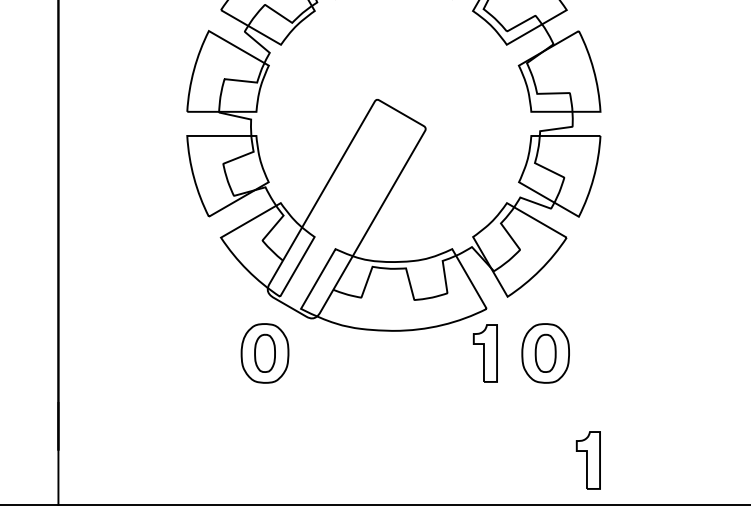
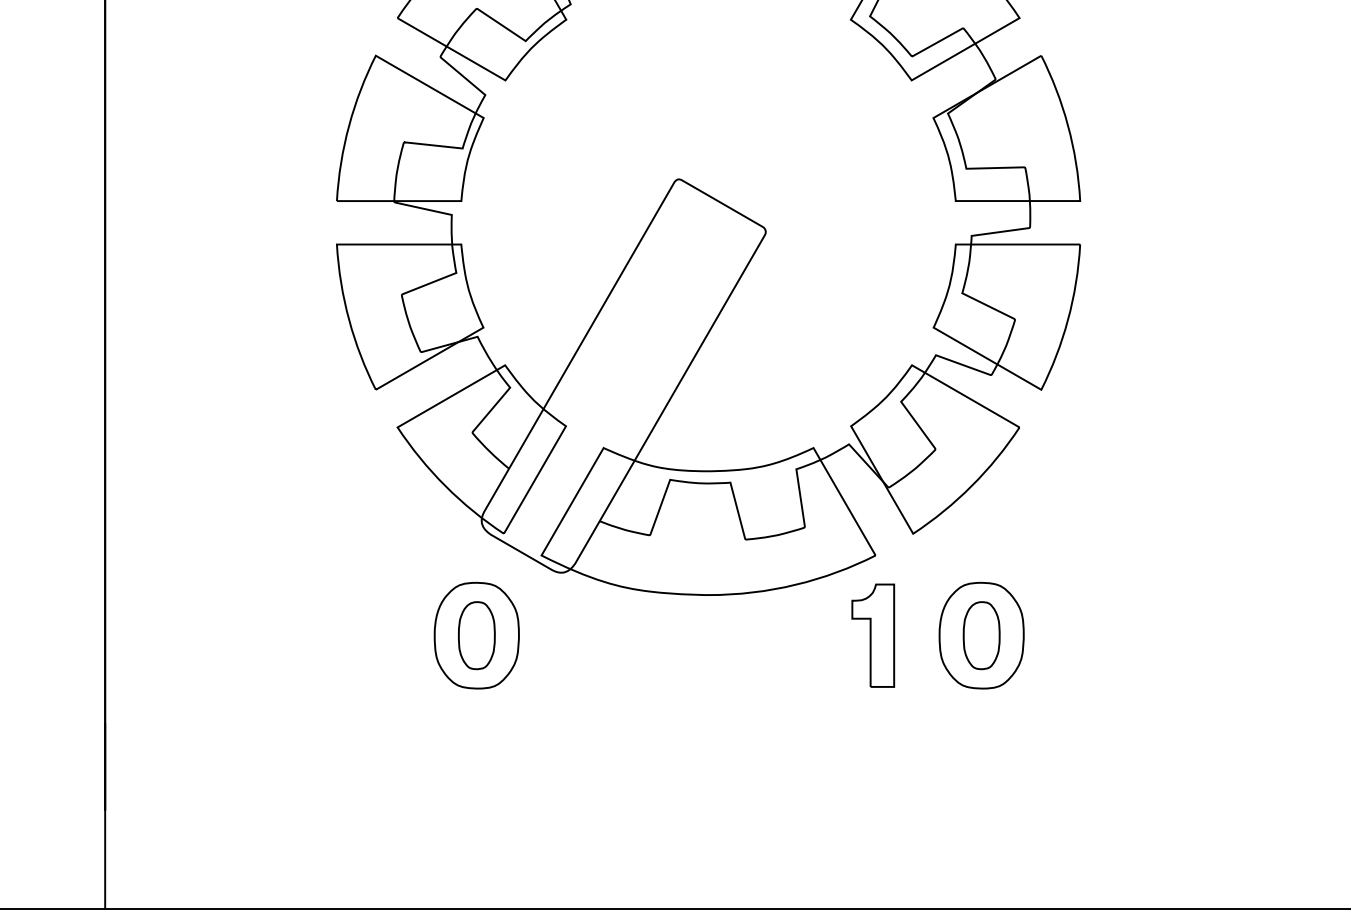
part: (587, 460) -> (1056, 828), removed

